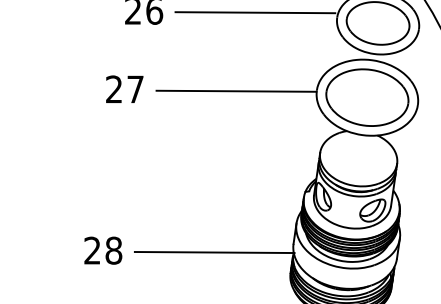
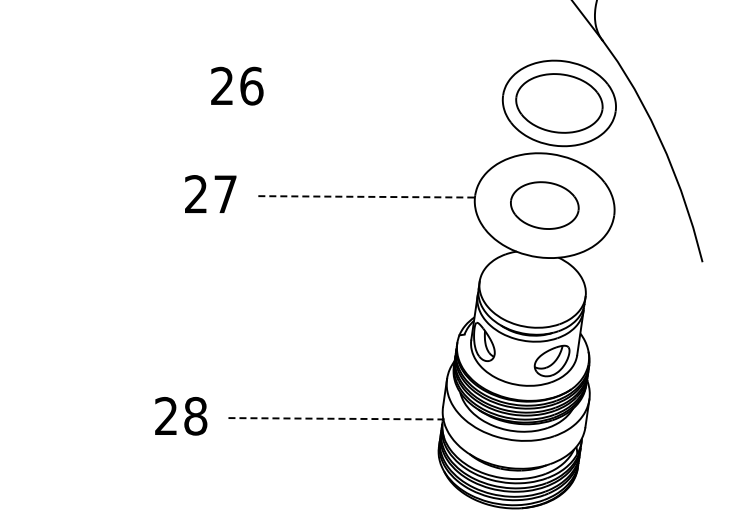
line: (255, 12) -> (390, 88), removed
line: (236, 91) -> (364, 196), solid -> dashed
part: (367, 97) -> (544, 205), size x0.6
line: (214, 252) -> (334, 418), solid -> dashed

